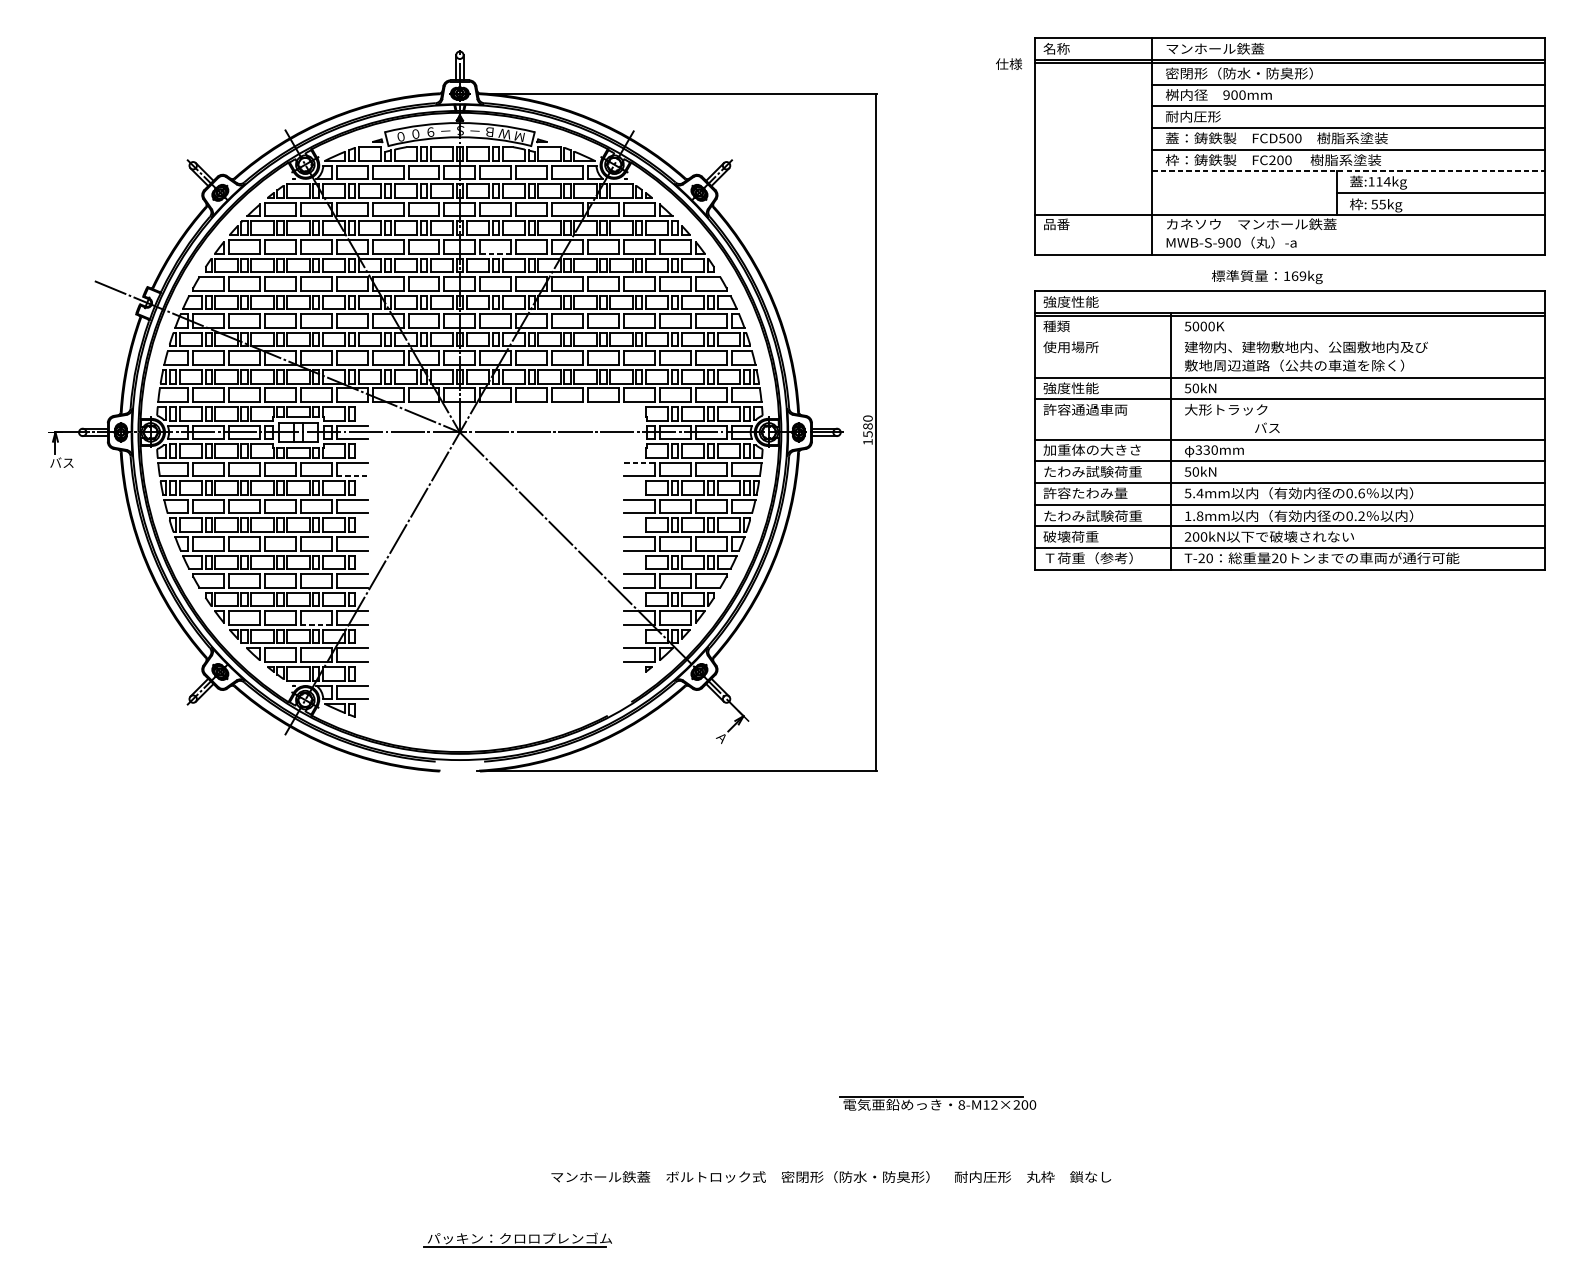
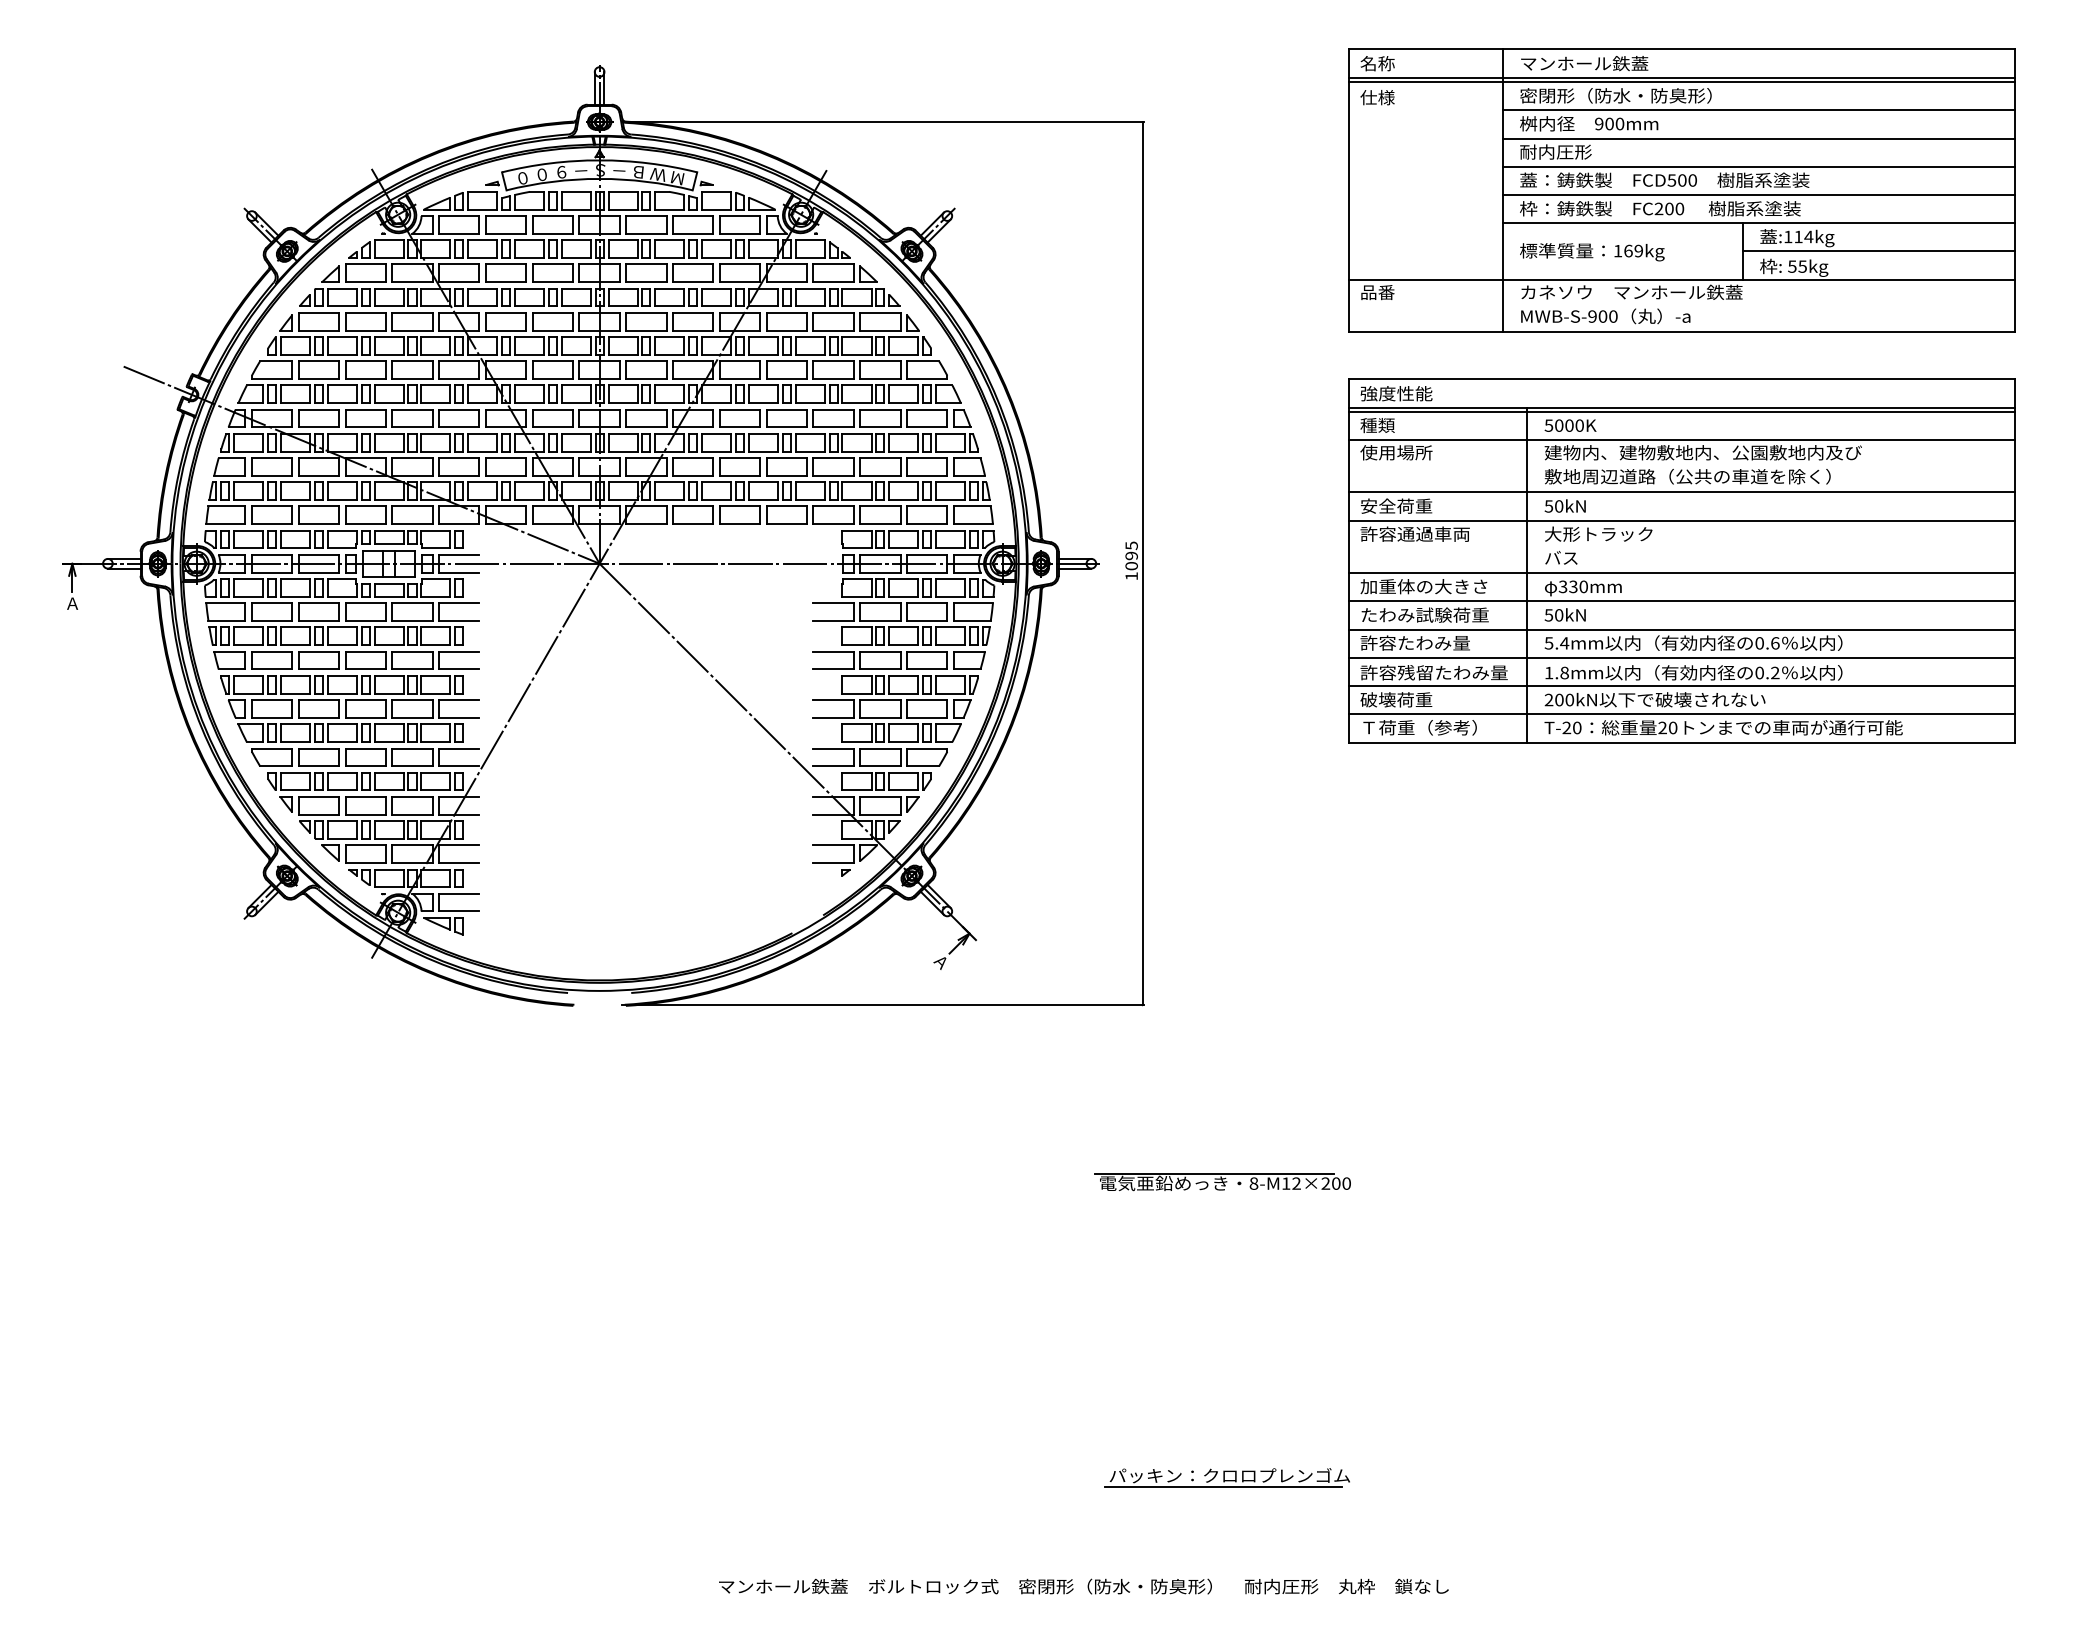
text: (1008, 64) -> (1377, 97), moved
line: (1349, 171) -> (1759, 223), dashed -> solid
line: (495, 253) -> (645, 330), dashed -> solid
text: (1267, 277) -> (1592, 252), moved
line: (1289, 337) -> (1681, 440), added
text: (1071, 387) -> (1396, 505), 強度性能 -> 安全荷重
text: (867, 426) -> (1131, 555), 1580 -> 1095
text: (1267, 427) -> (1561, 557), moved
text: (61, 462) -> (80, 602), バス -> Ａ
line: (639, 462) -> (833, 603), dashed -> solid
line: (352, 476) -> (459, 621), dashed -> solid
text: (1099, 515) -> (1433, 672), たわみ試験荷重 -> 許容残留たわみ量
line: (316, 624) -> (412, 814), dashed -> solid
part: (937, 1104) -> (1222, 1182), moved
text: (831, 1176) -> (1083, 1586), moved
part: (517, 1239) -> (1226, 1477), moved

